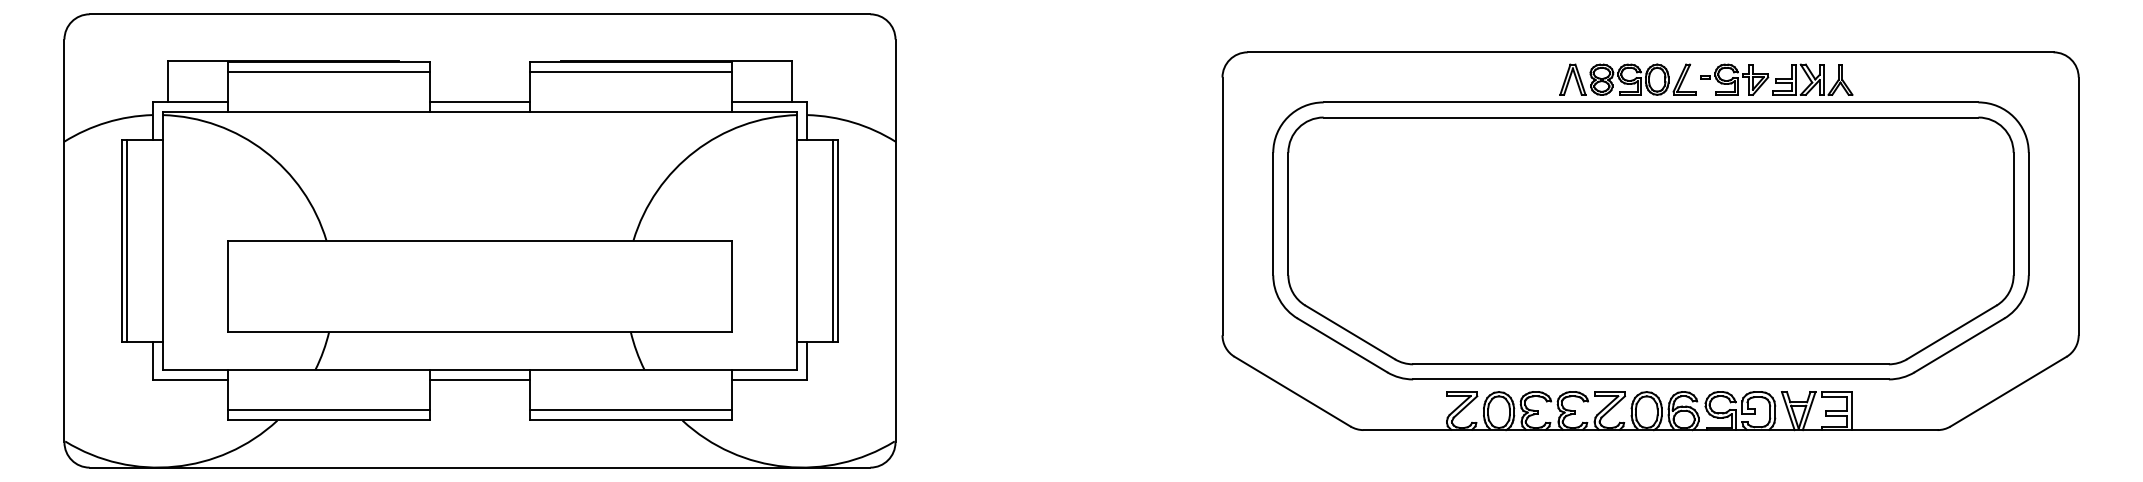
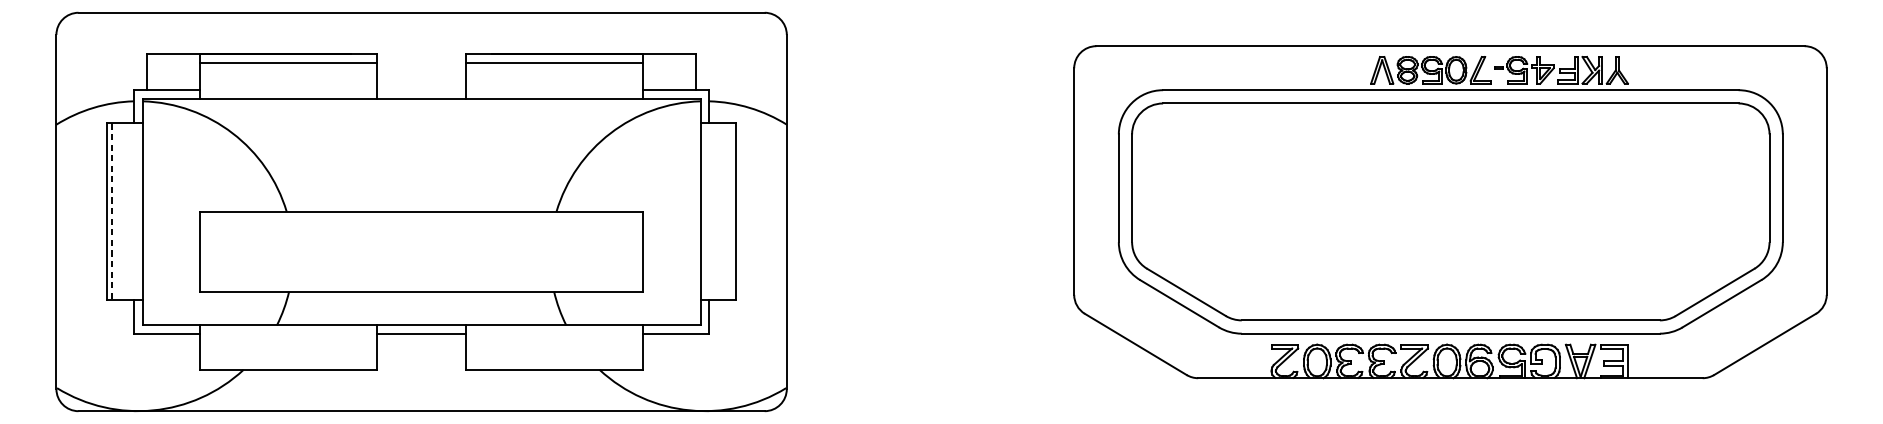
line: (479, 101) -> (421, 89), removed
line: (127, 240) -> (111, 211), solid -> dashed
line: (832, 240) -> (731, 211), removed
line: (328, 410) -> (288, 360), removed
line: (630, 410) -> (553, 360), removed

